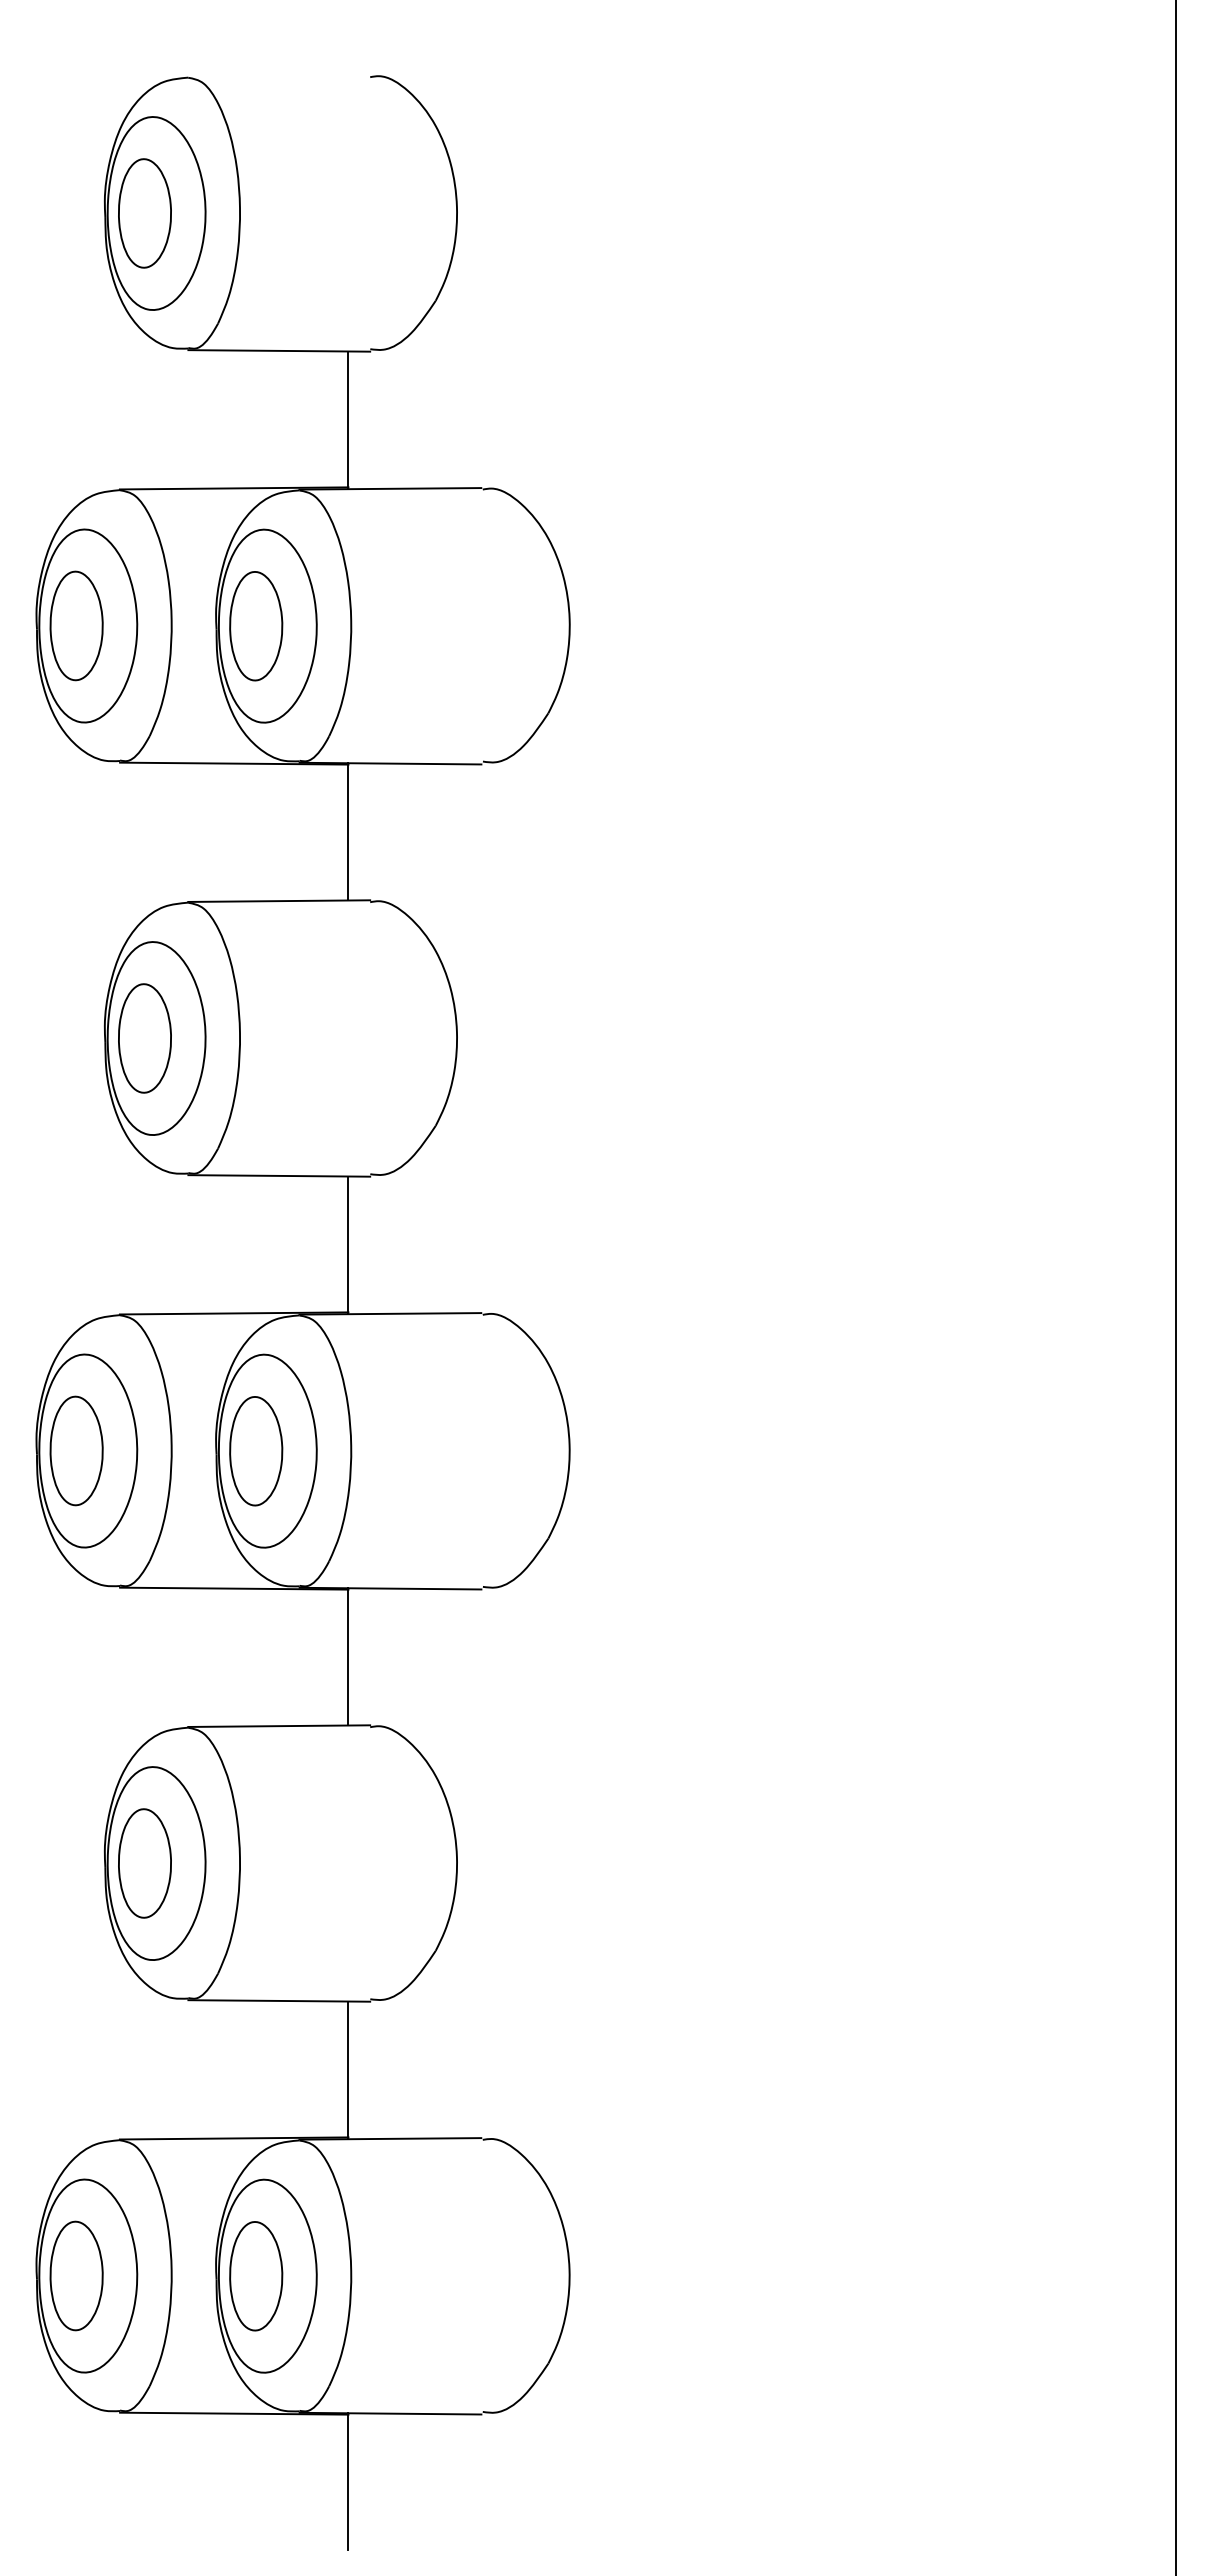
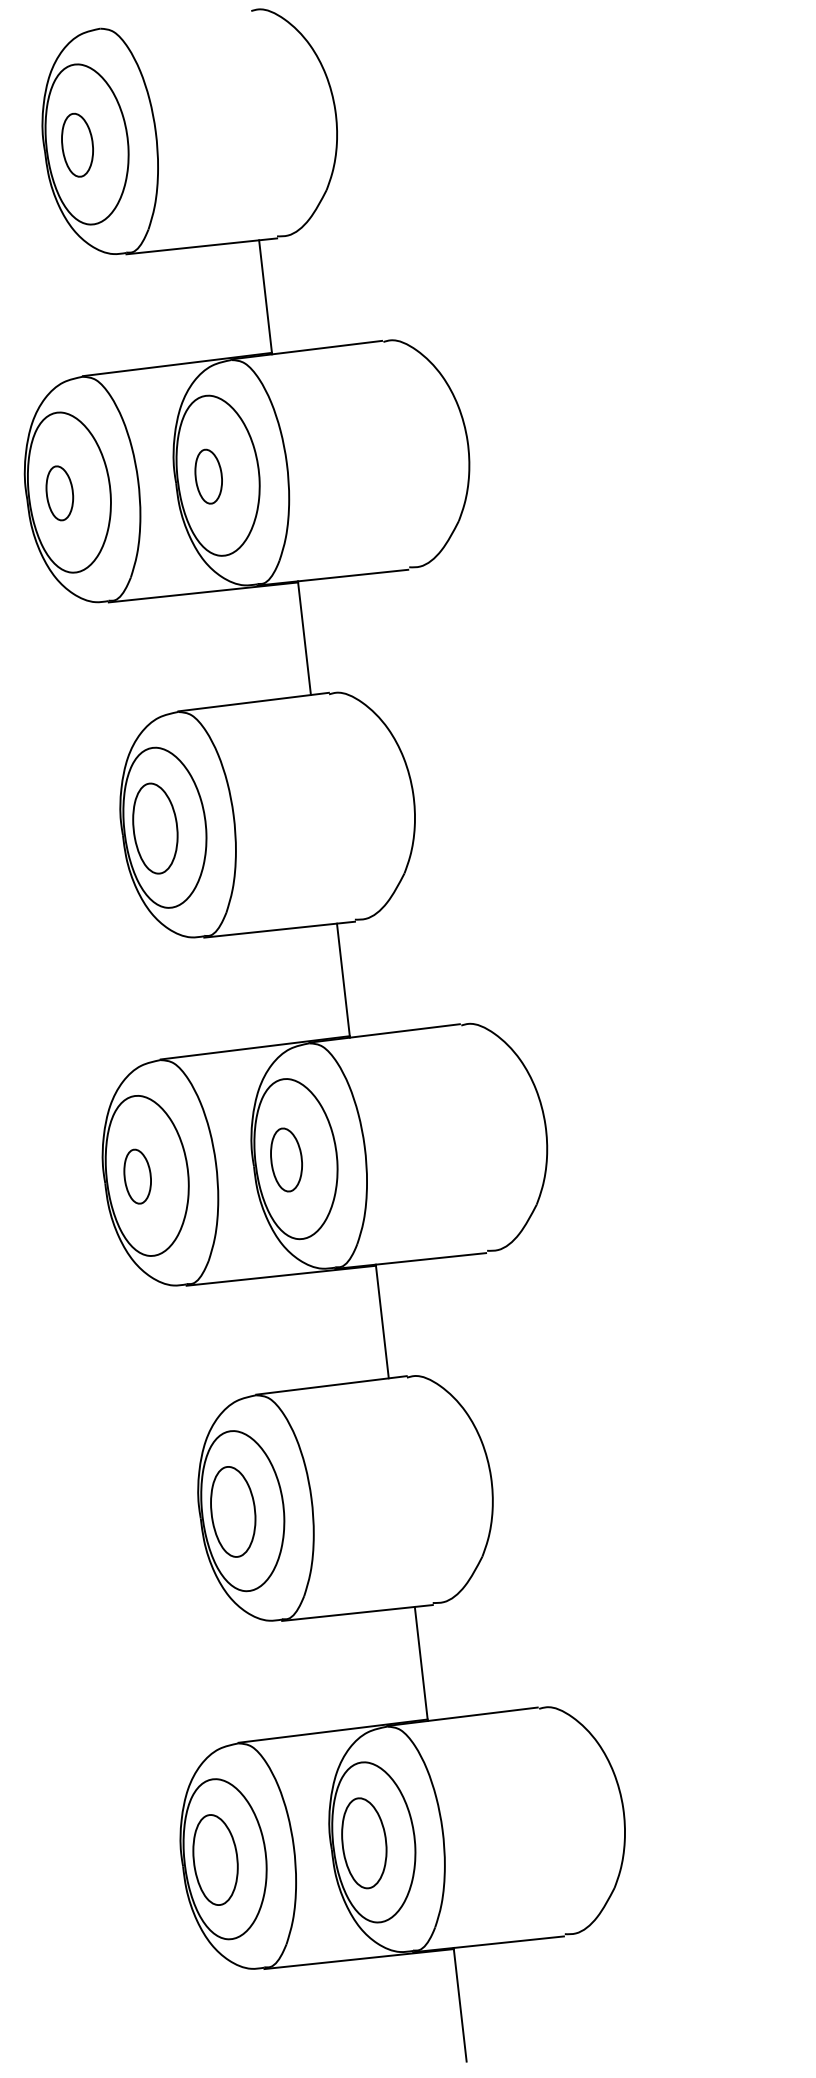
part: (144, 213) -> (77, 145), size x0.7
part: (76, 625) -> (59, 492), size x0.6
part: (256, 626) -> (208, 476), size x0.6
part: (76, 1450) -> (137, 1176), size x0.6
part: (256, 1451) -> (286, 1160), size x0.7

